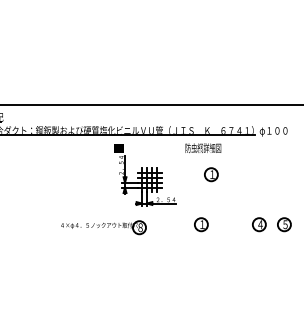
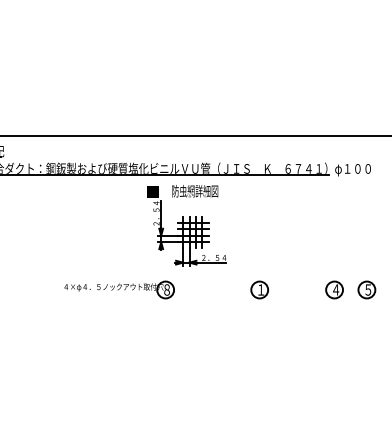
text: (203, 147) -> (195, 190), moved
part: (211, 174) -> (272, 225), removed
part: (103, 227) -> (119, 289), moved

